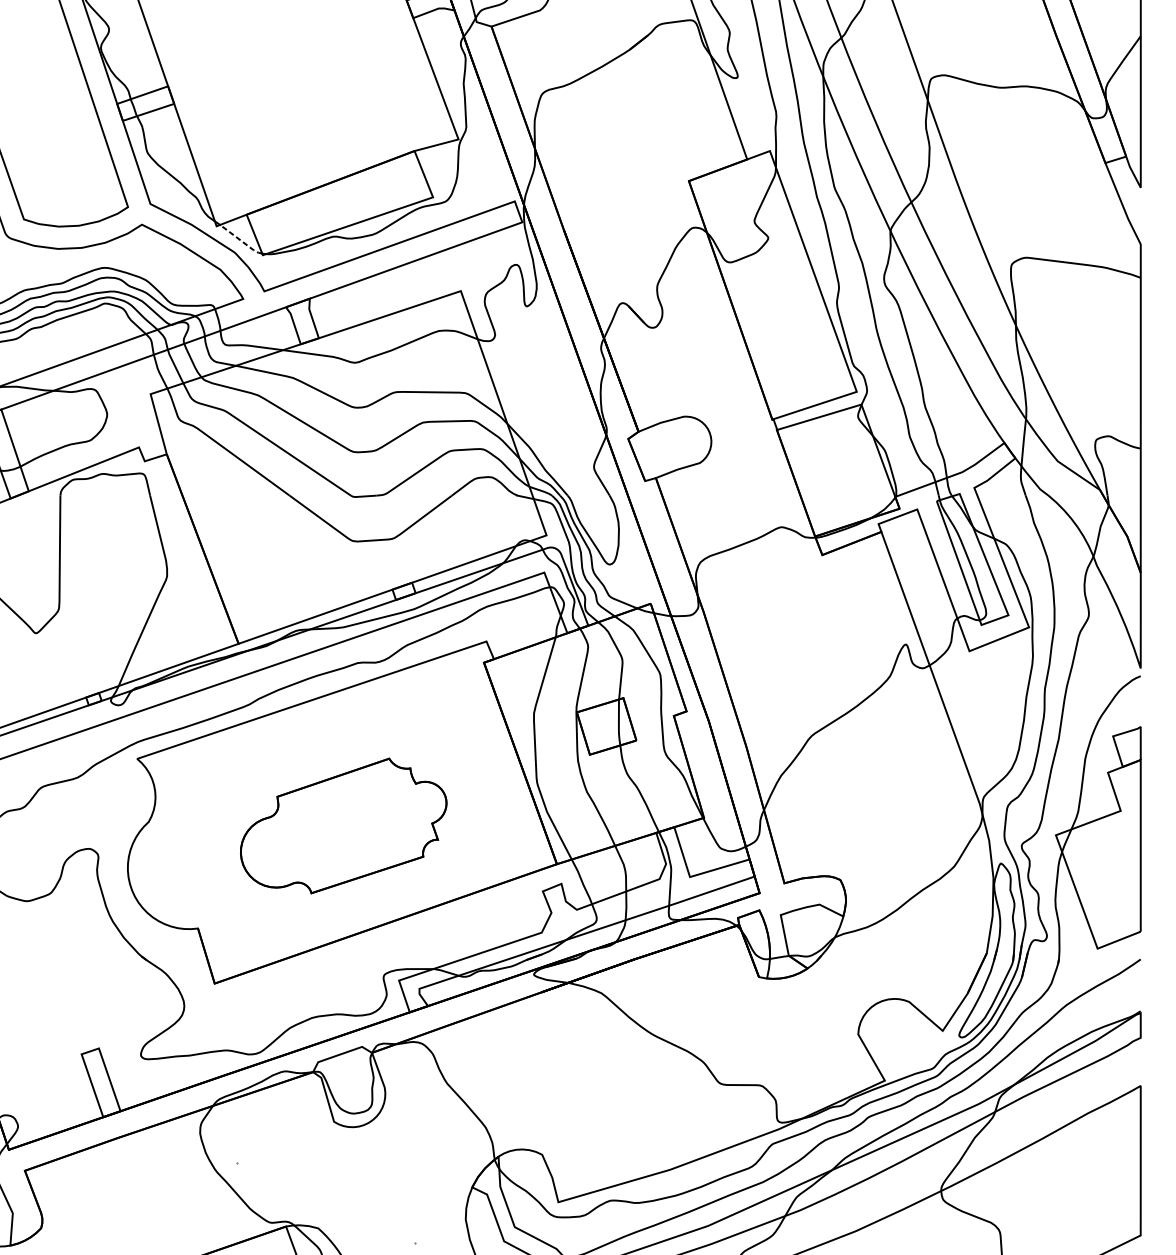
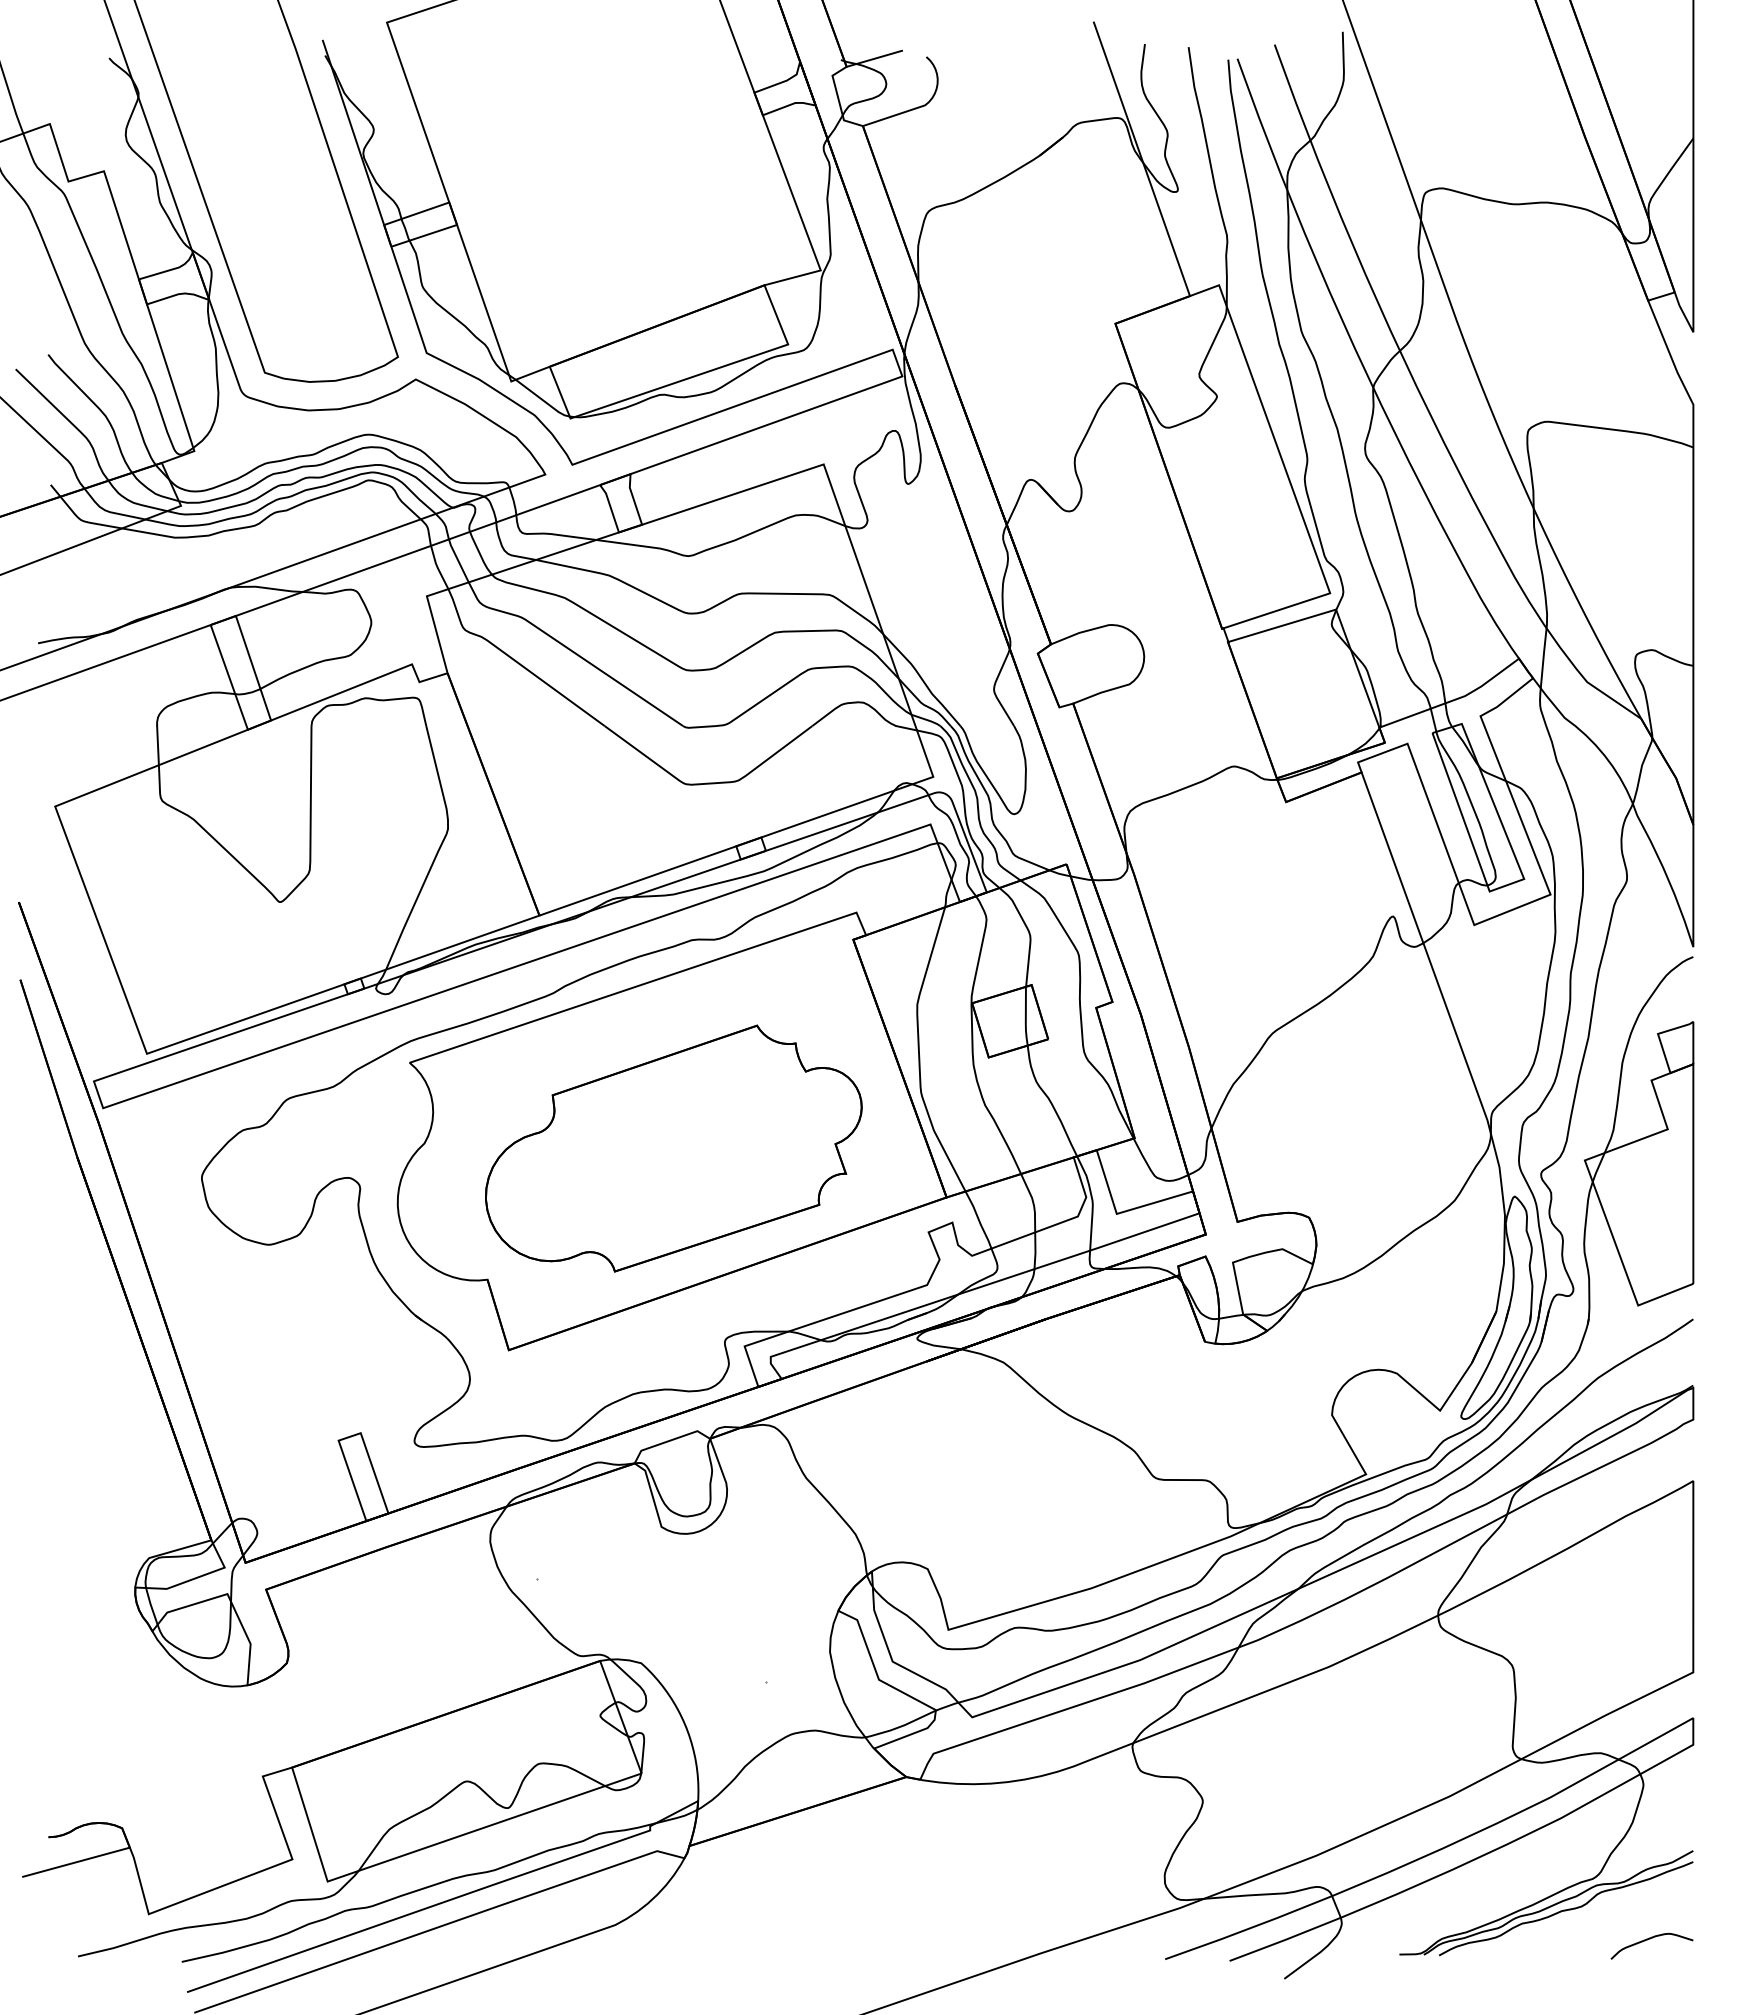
line: (241, 241) -> (542, 400), dashed -> solid
part: (343, 825) -> (673, 1148), size x1.43

